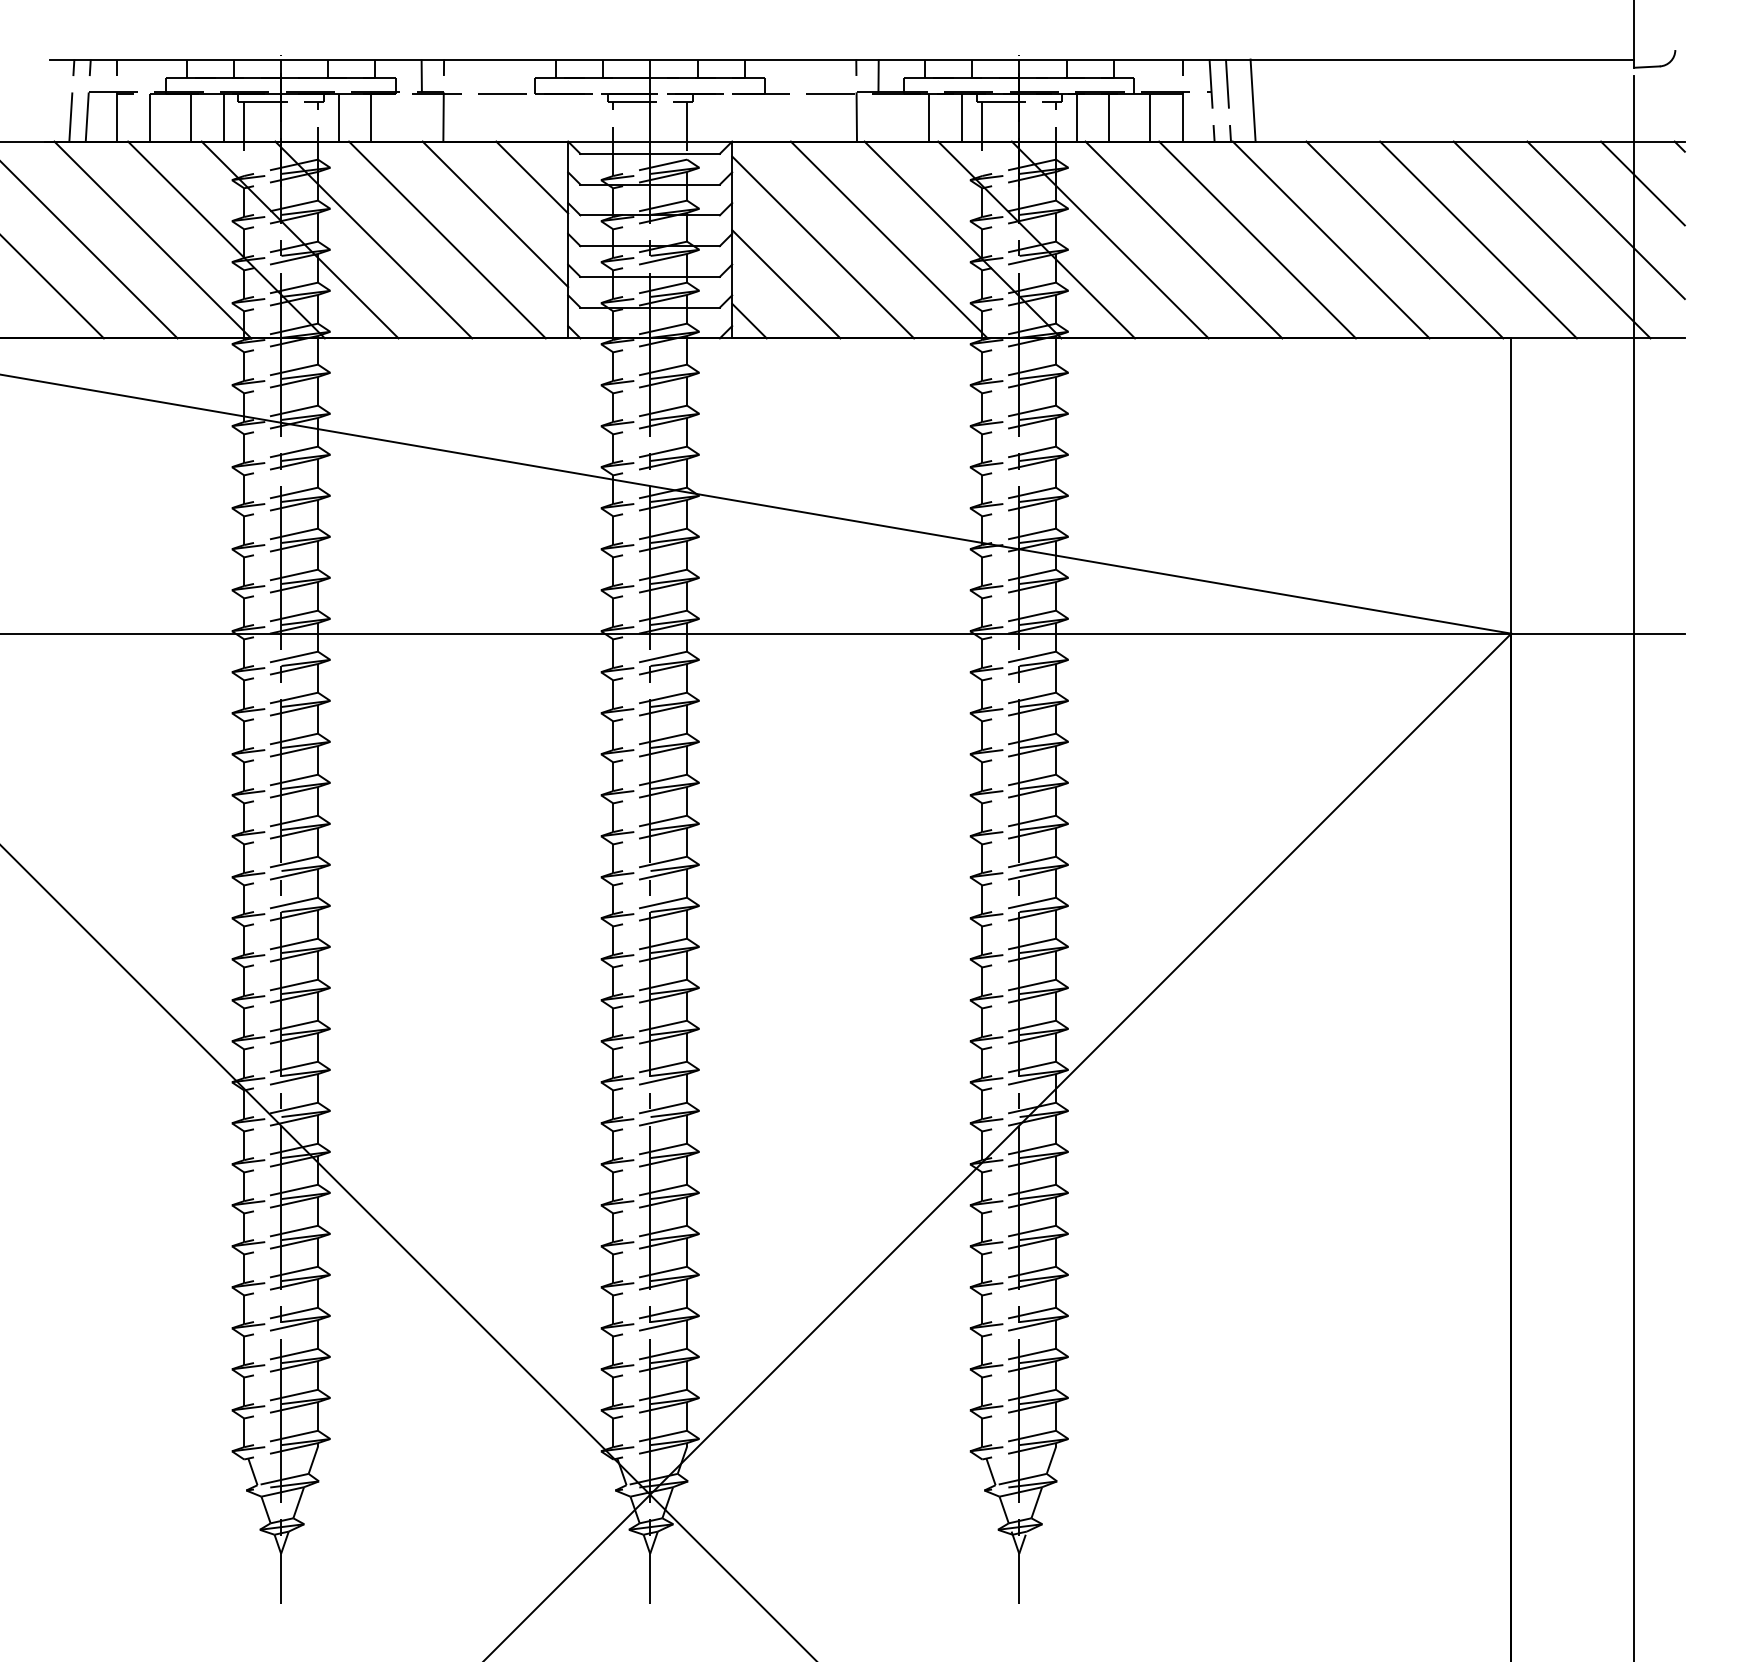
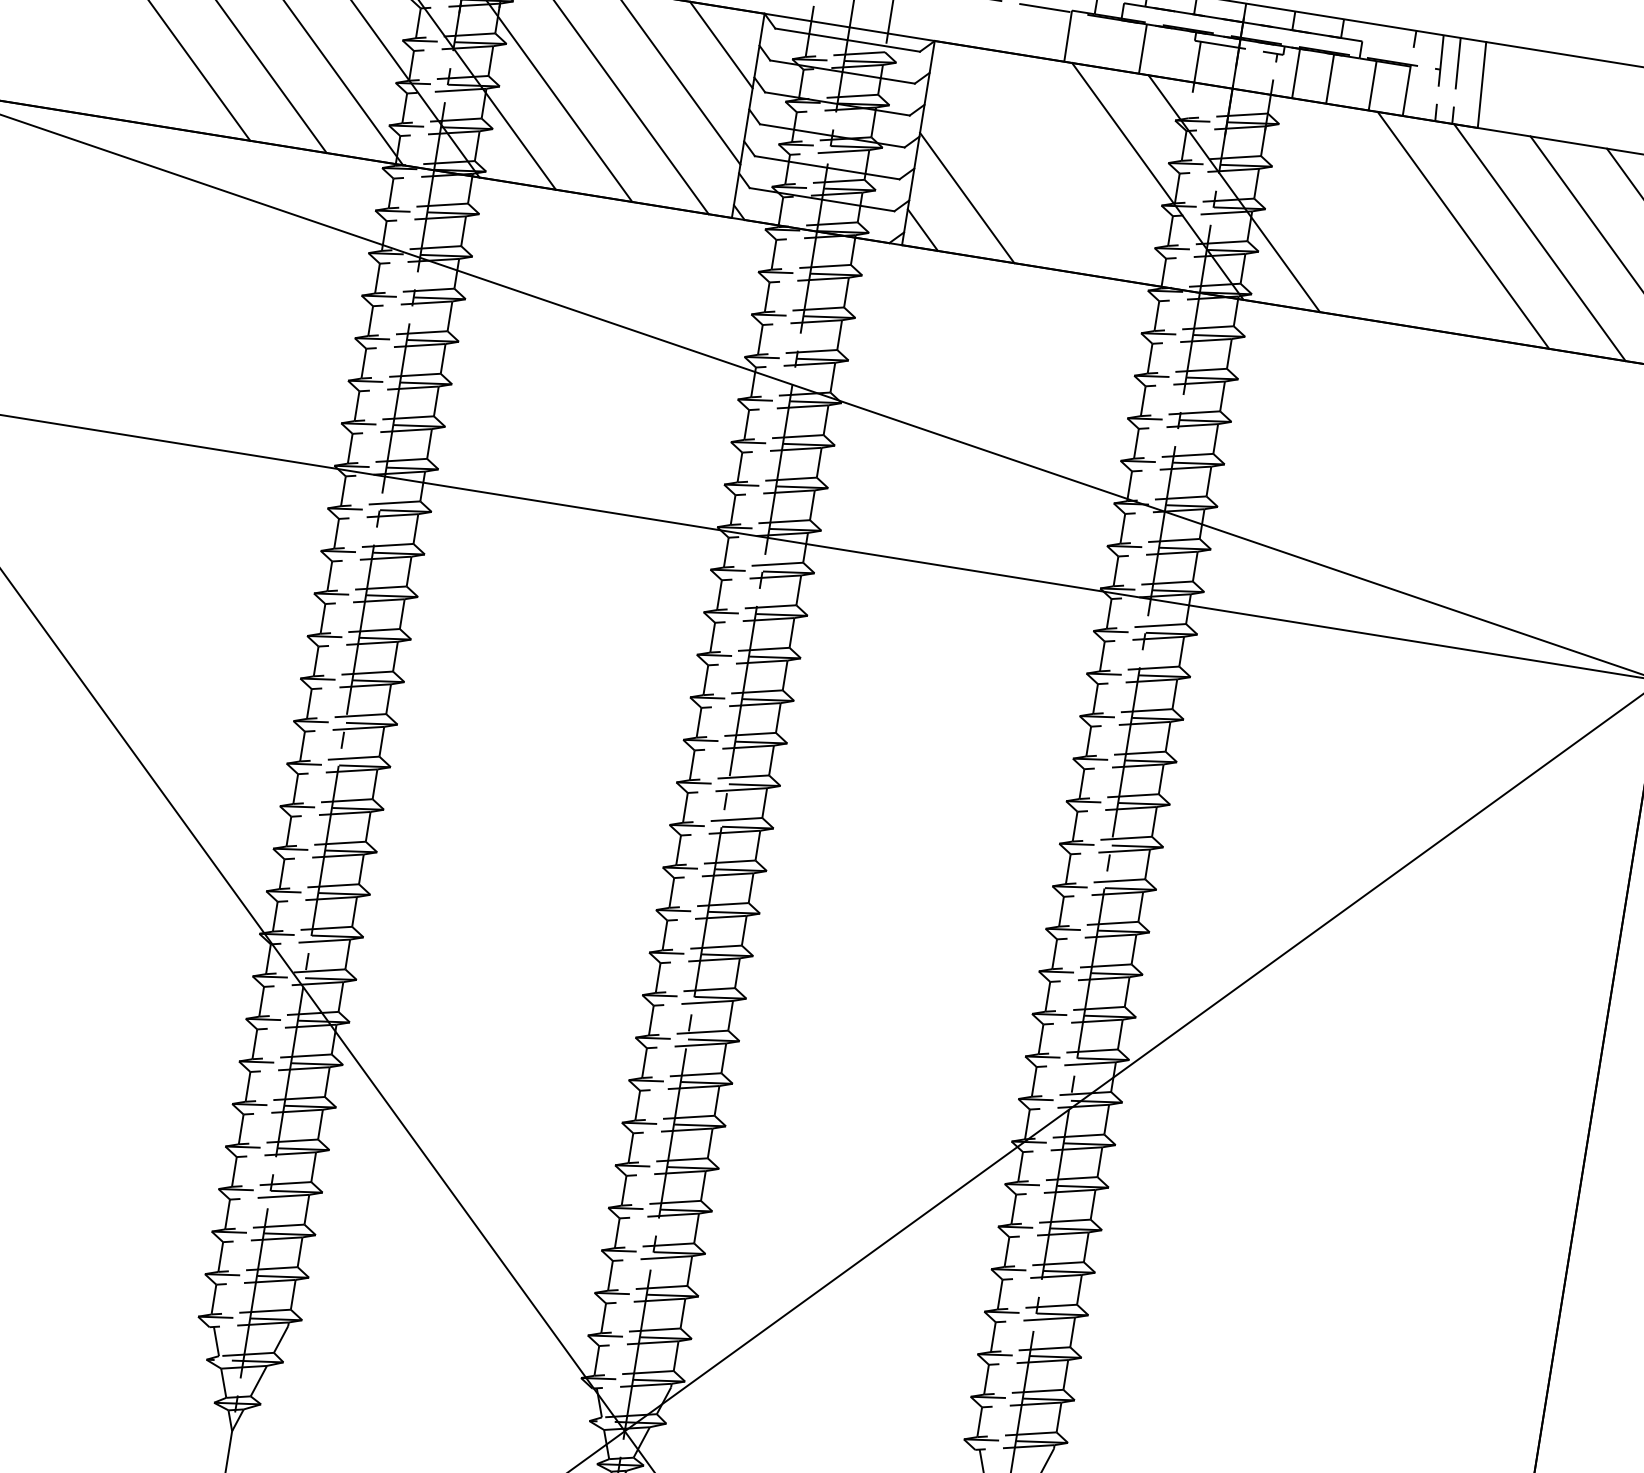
line: (961, 117) -> (1176, 54), removed
line: (888, 239) -> (1080, 168), removed
line: (1109, 239) -> (1309, 205), removed
line: (1183, 239) -> (1386, 217), removed
line: (823, 247) -> (1011, 166), removed

